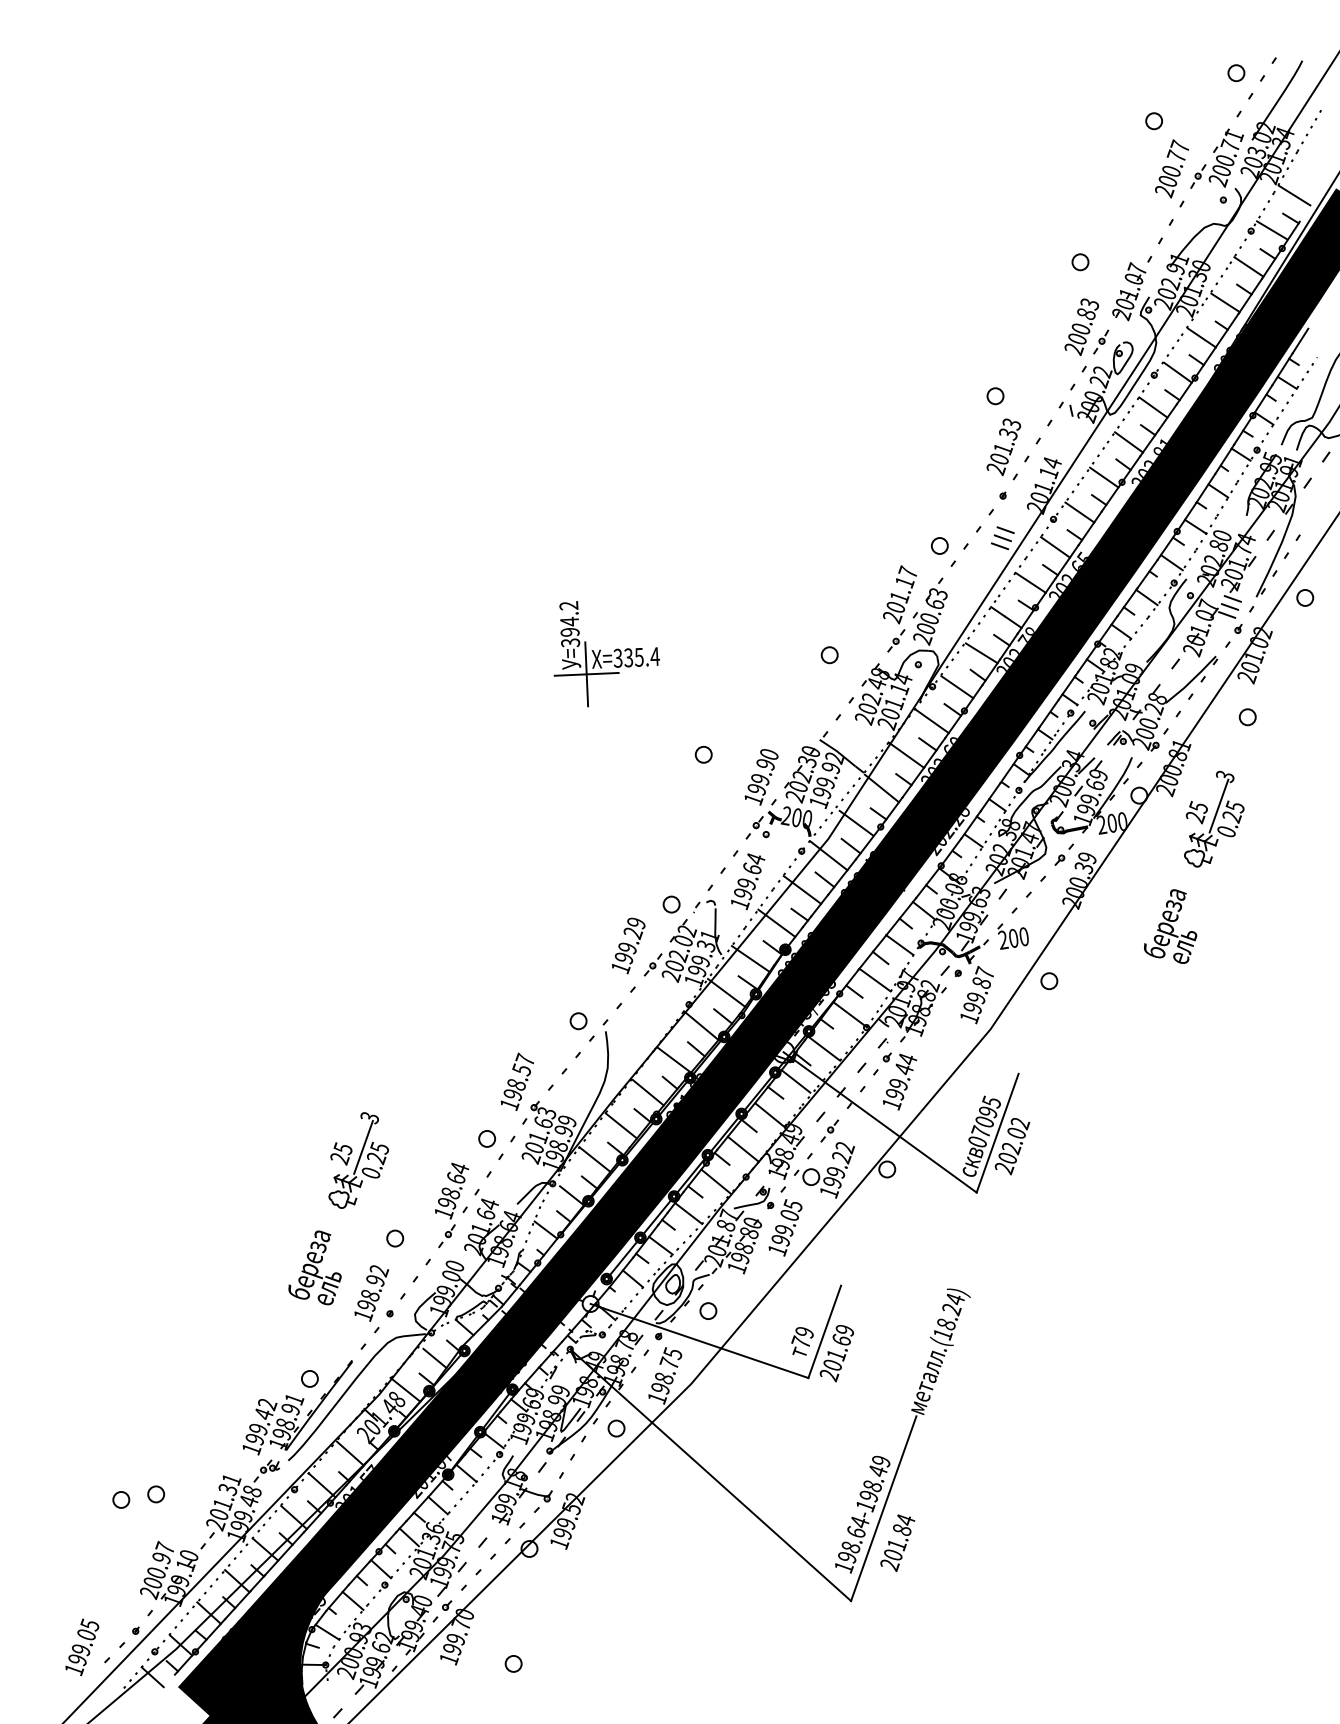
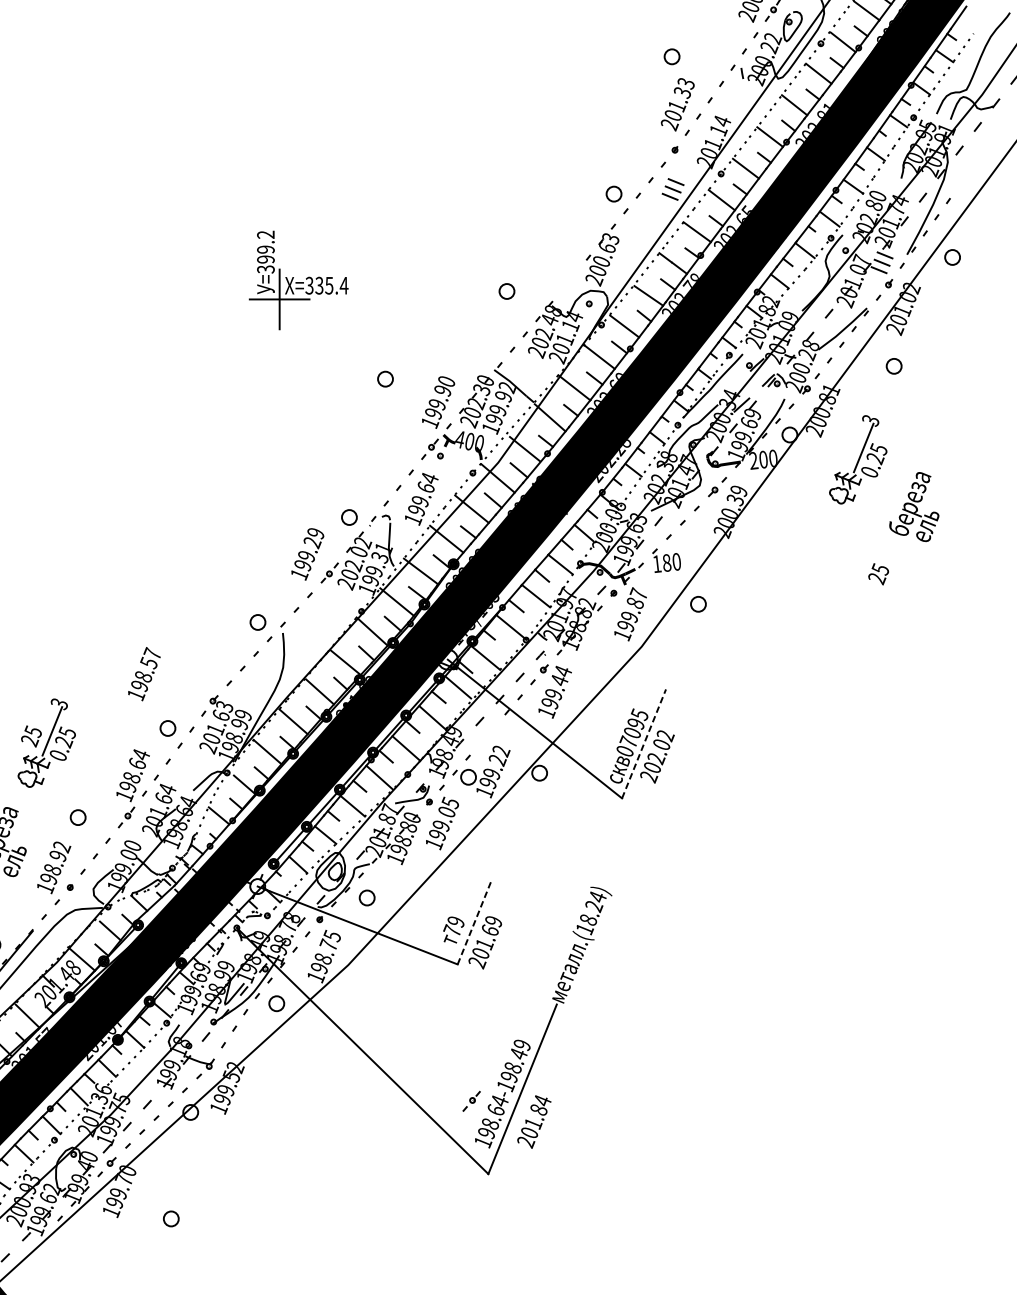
part: (899, 608) -> (573, 250), removed
text: (569, 621) -> (265, 249), =394.2 -> =399.2
text: (1196, 812) -> (878, 574), moved
text: (785, 815) -> (459, 439), 200 -> 400
text: (1170, 926) -> (914, 506), moved
text: (1008, 939) -> (662, 563), 200 -> 180
text: (517, 1081) -> (144, 673), moved
part: (829, 1130) -> (471, 1100), moved
line: (997, 1133) -> (643, 744), solid -> dashed
line: (824, 1331) -> (474, 921), solid -> dashed

